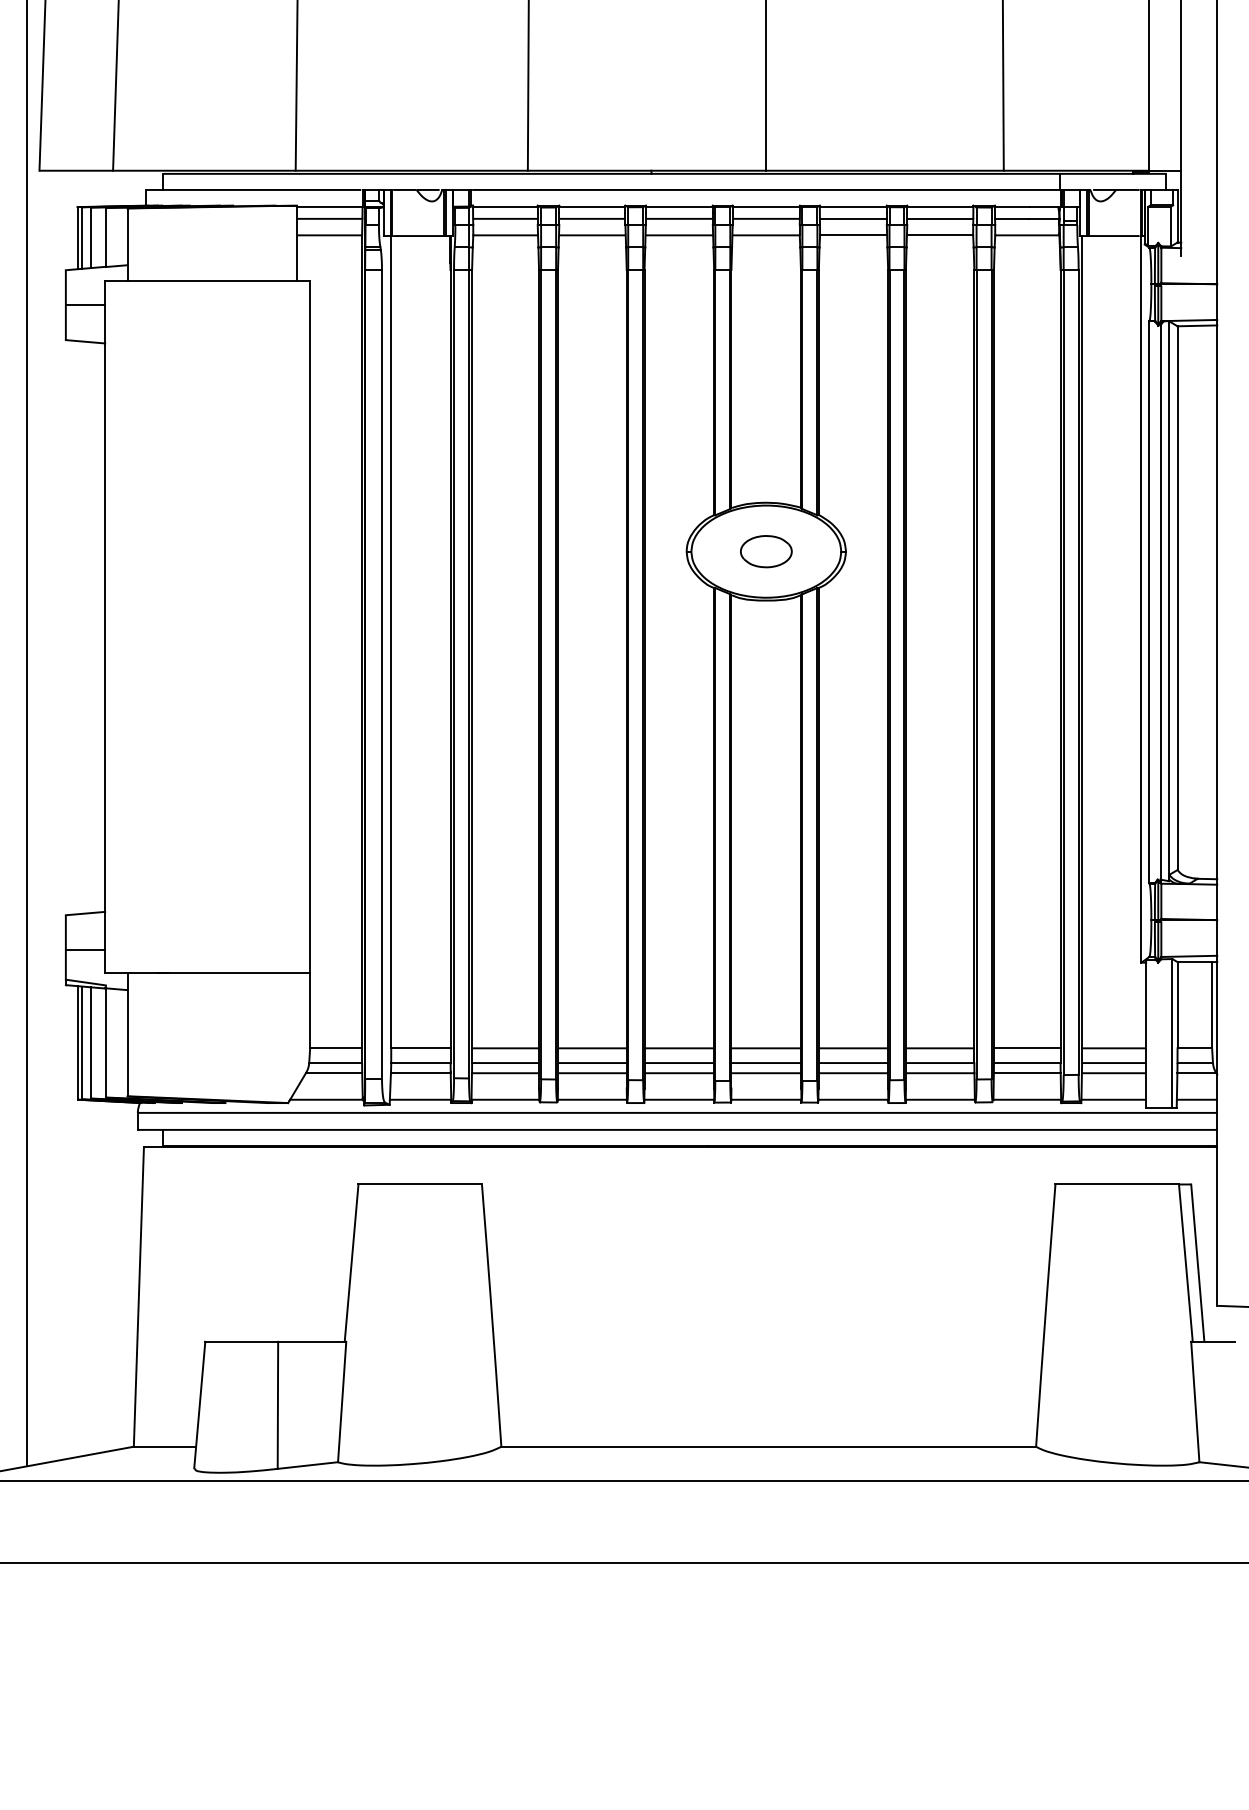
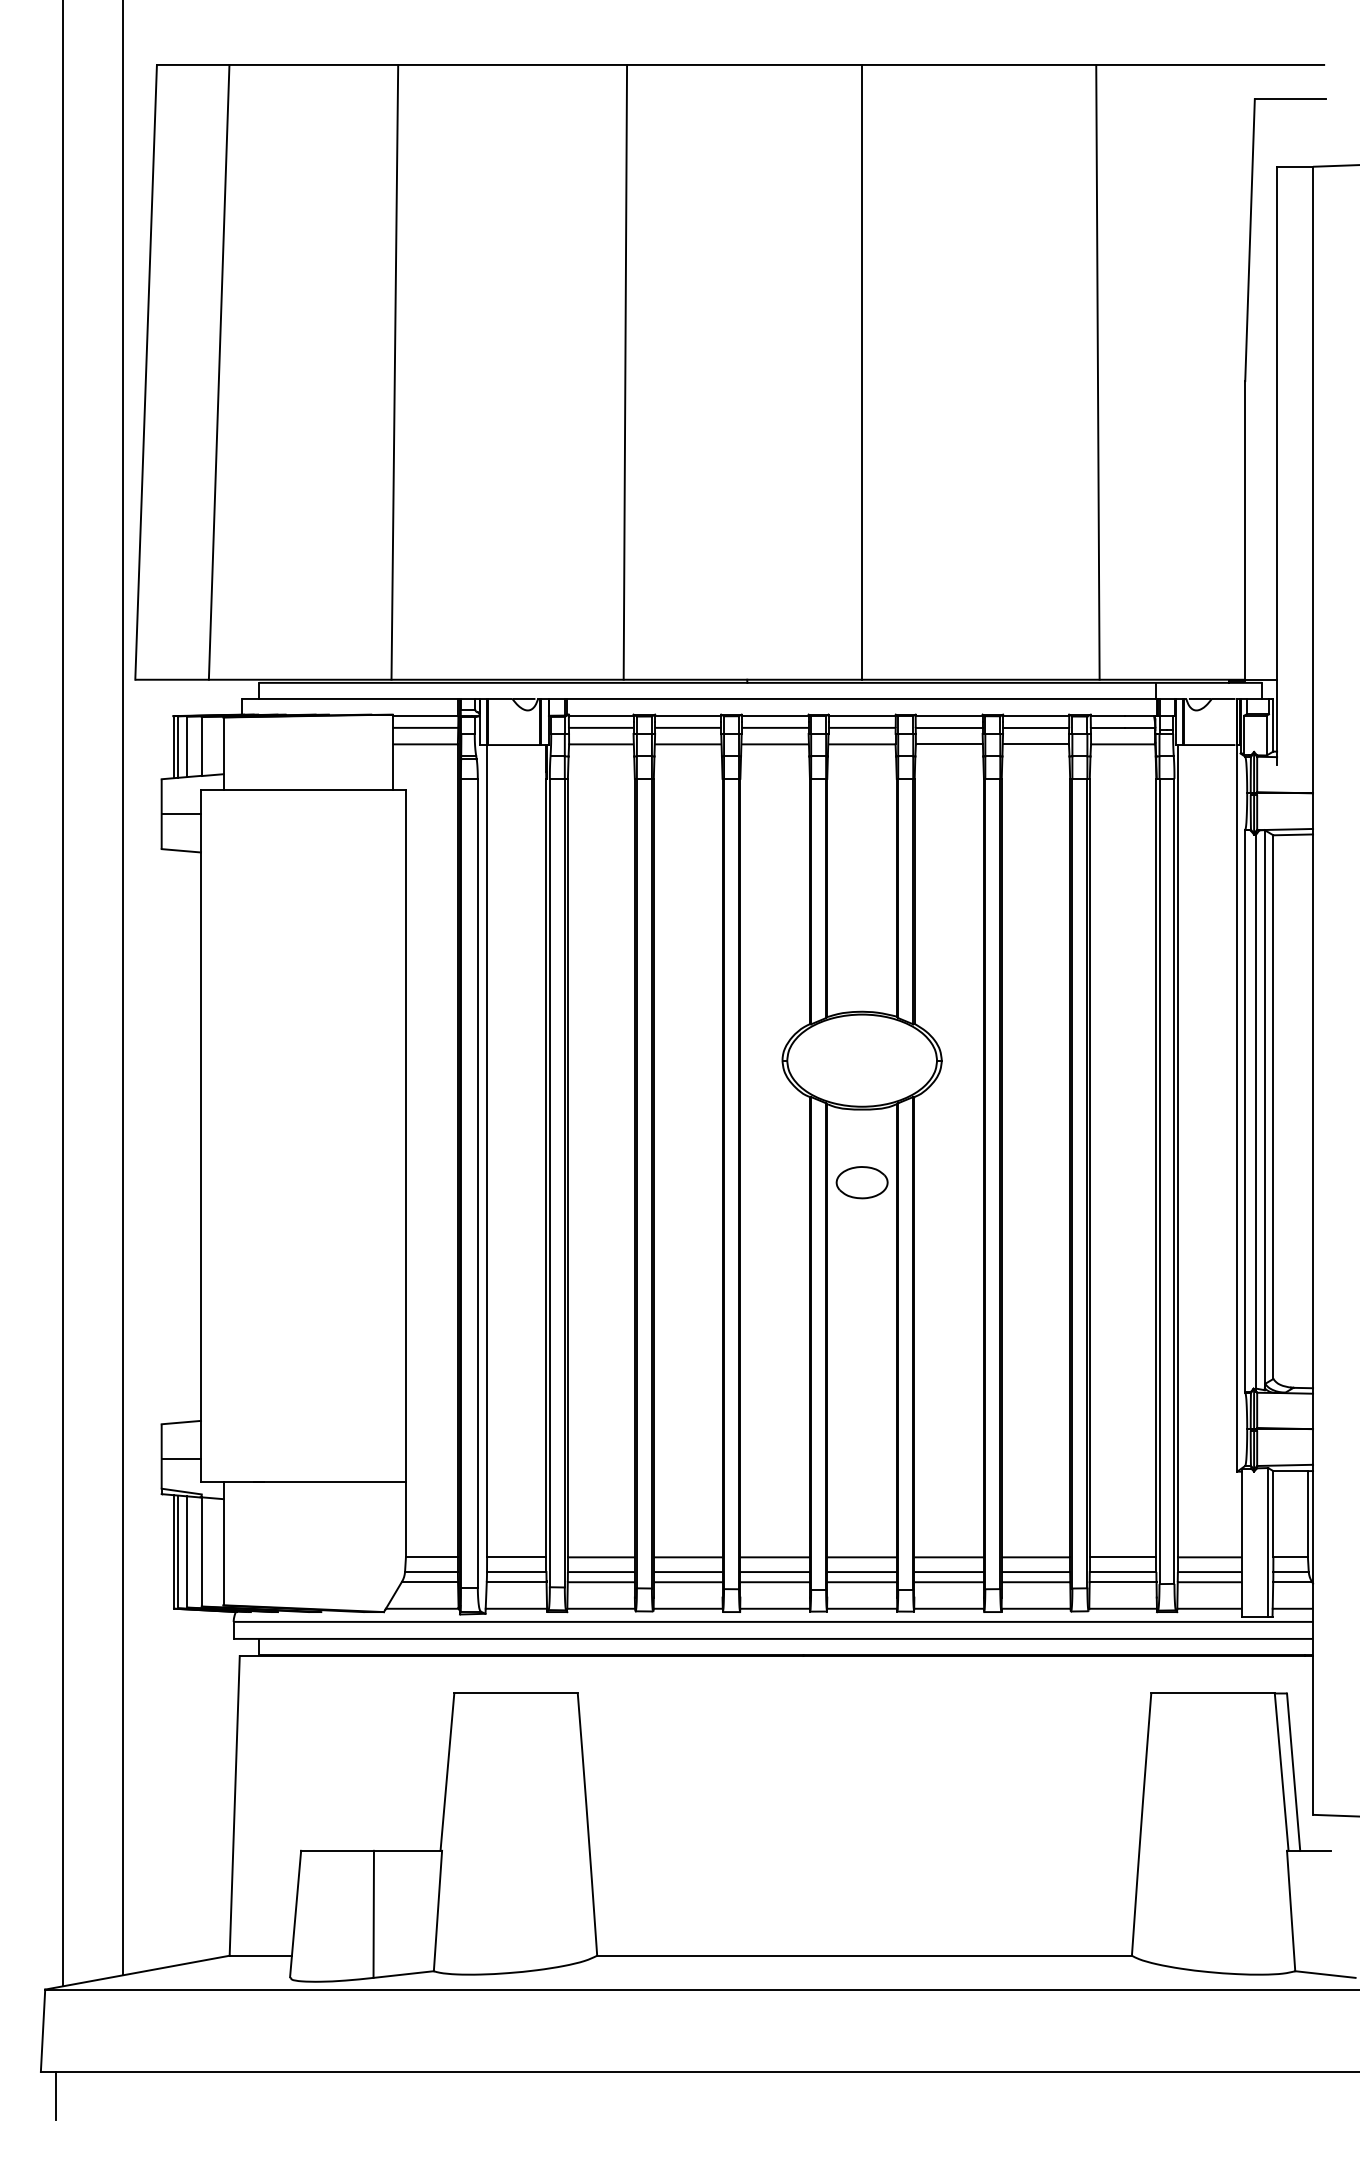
part: (765, 551) -> (861, 1182), moved

